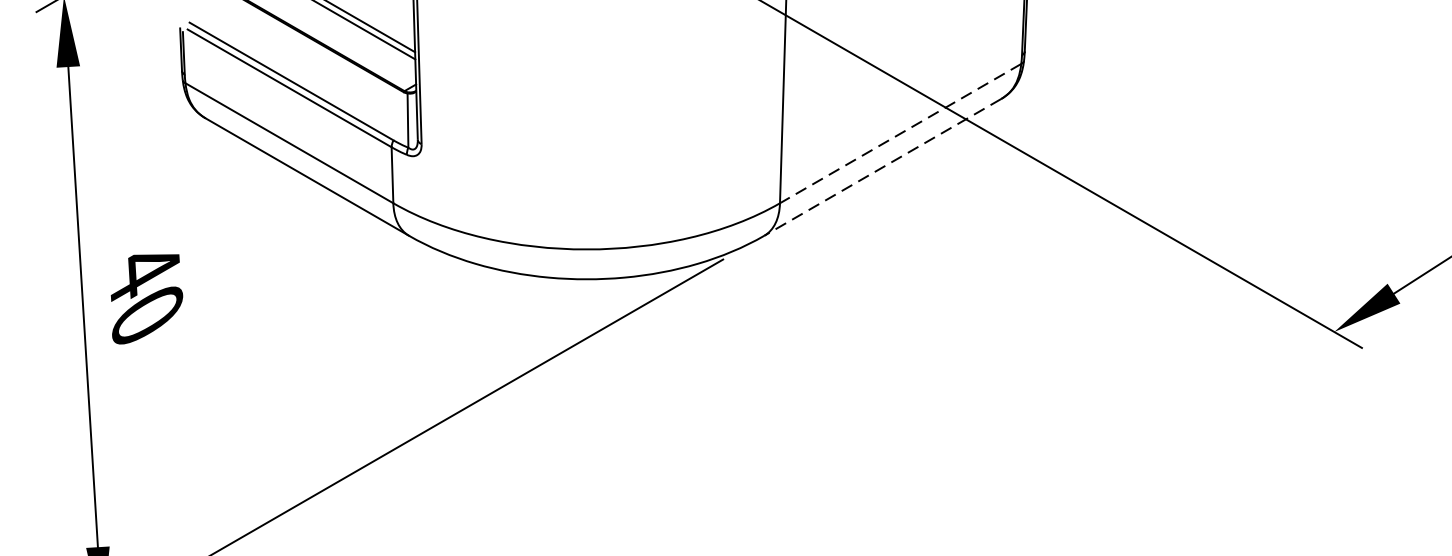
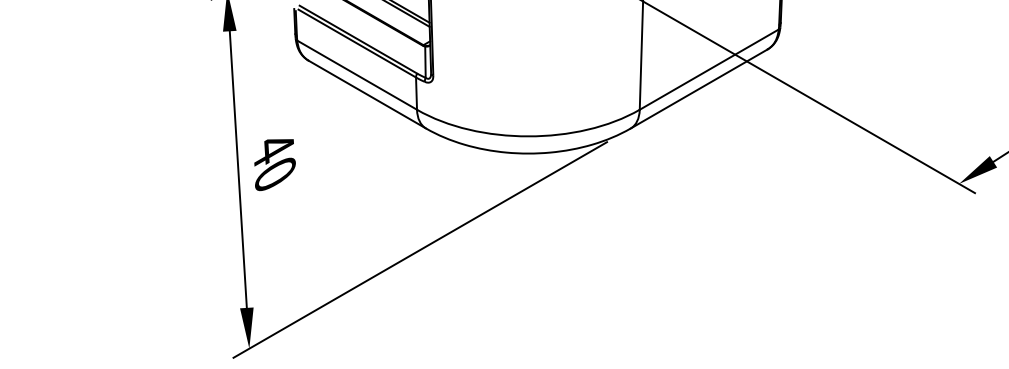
line: (899, 133) -> (708, 69), dashed -> solid
line: (881, 168) -> (698, 89), dashed -> solid

